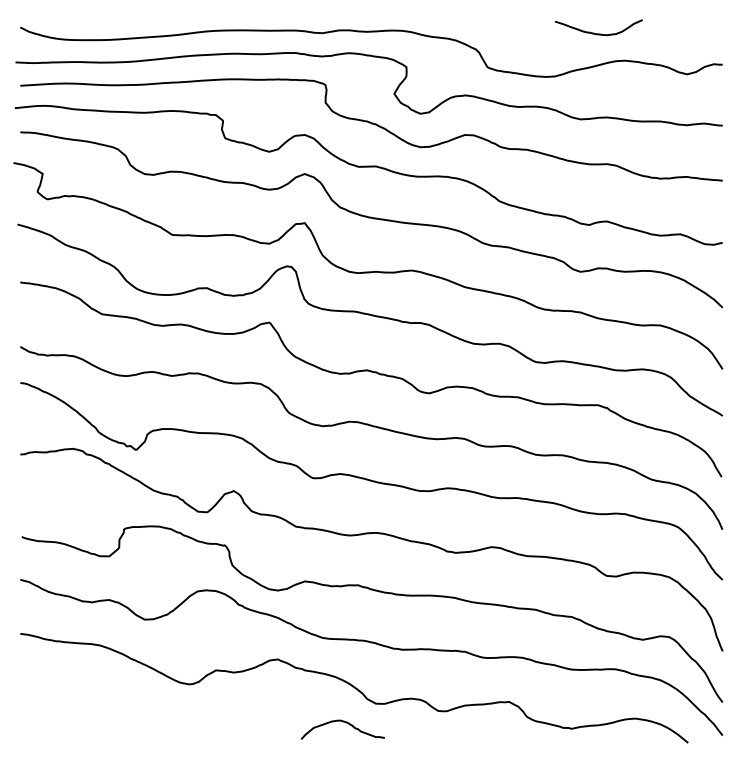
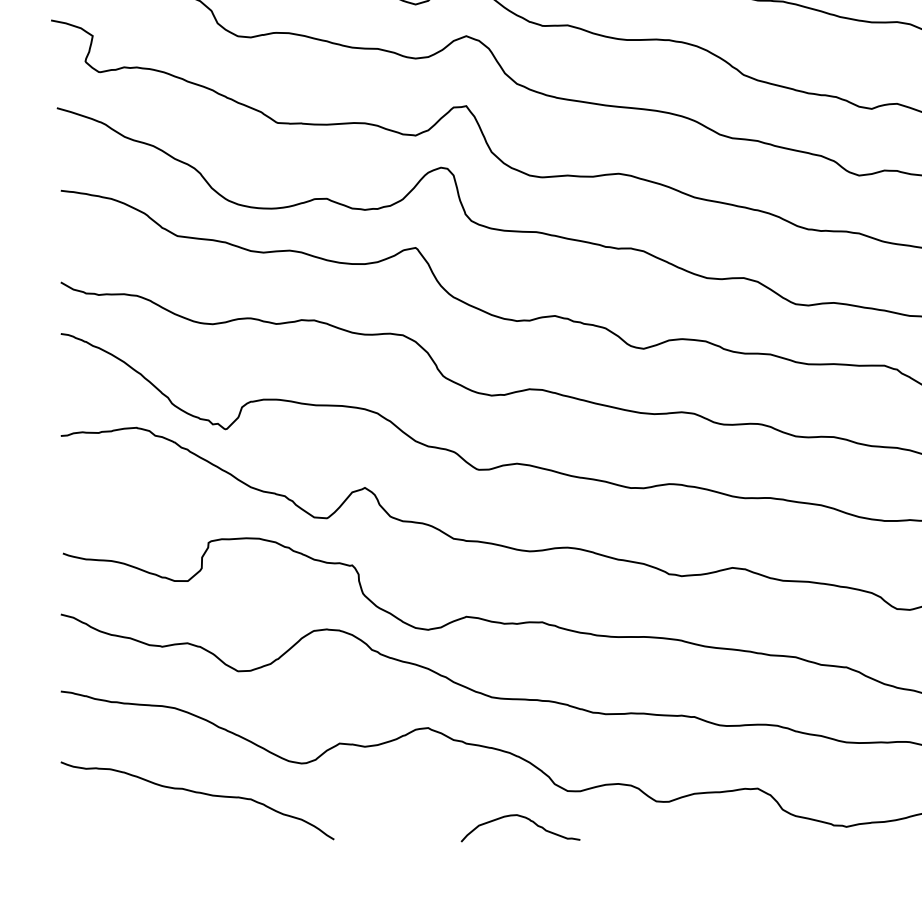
curve: (116, 705) -> (197, 793), added

